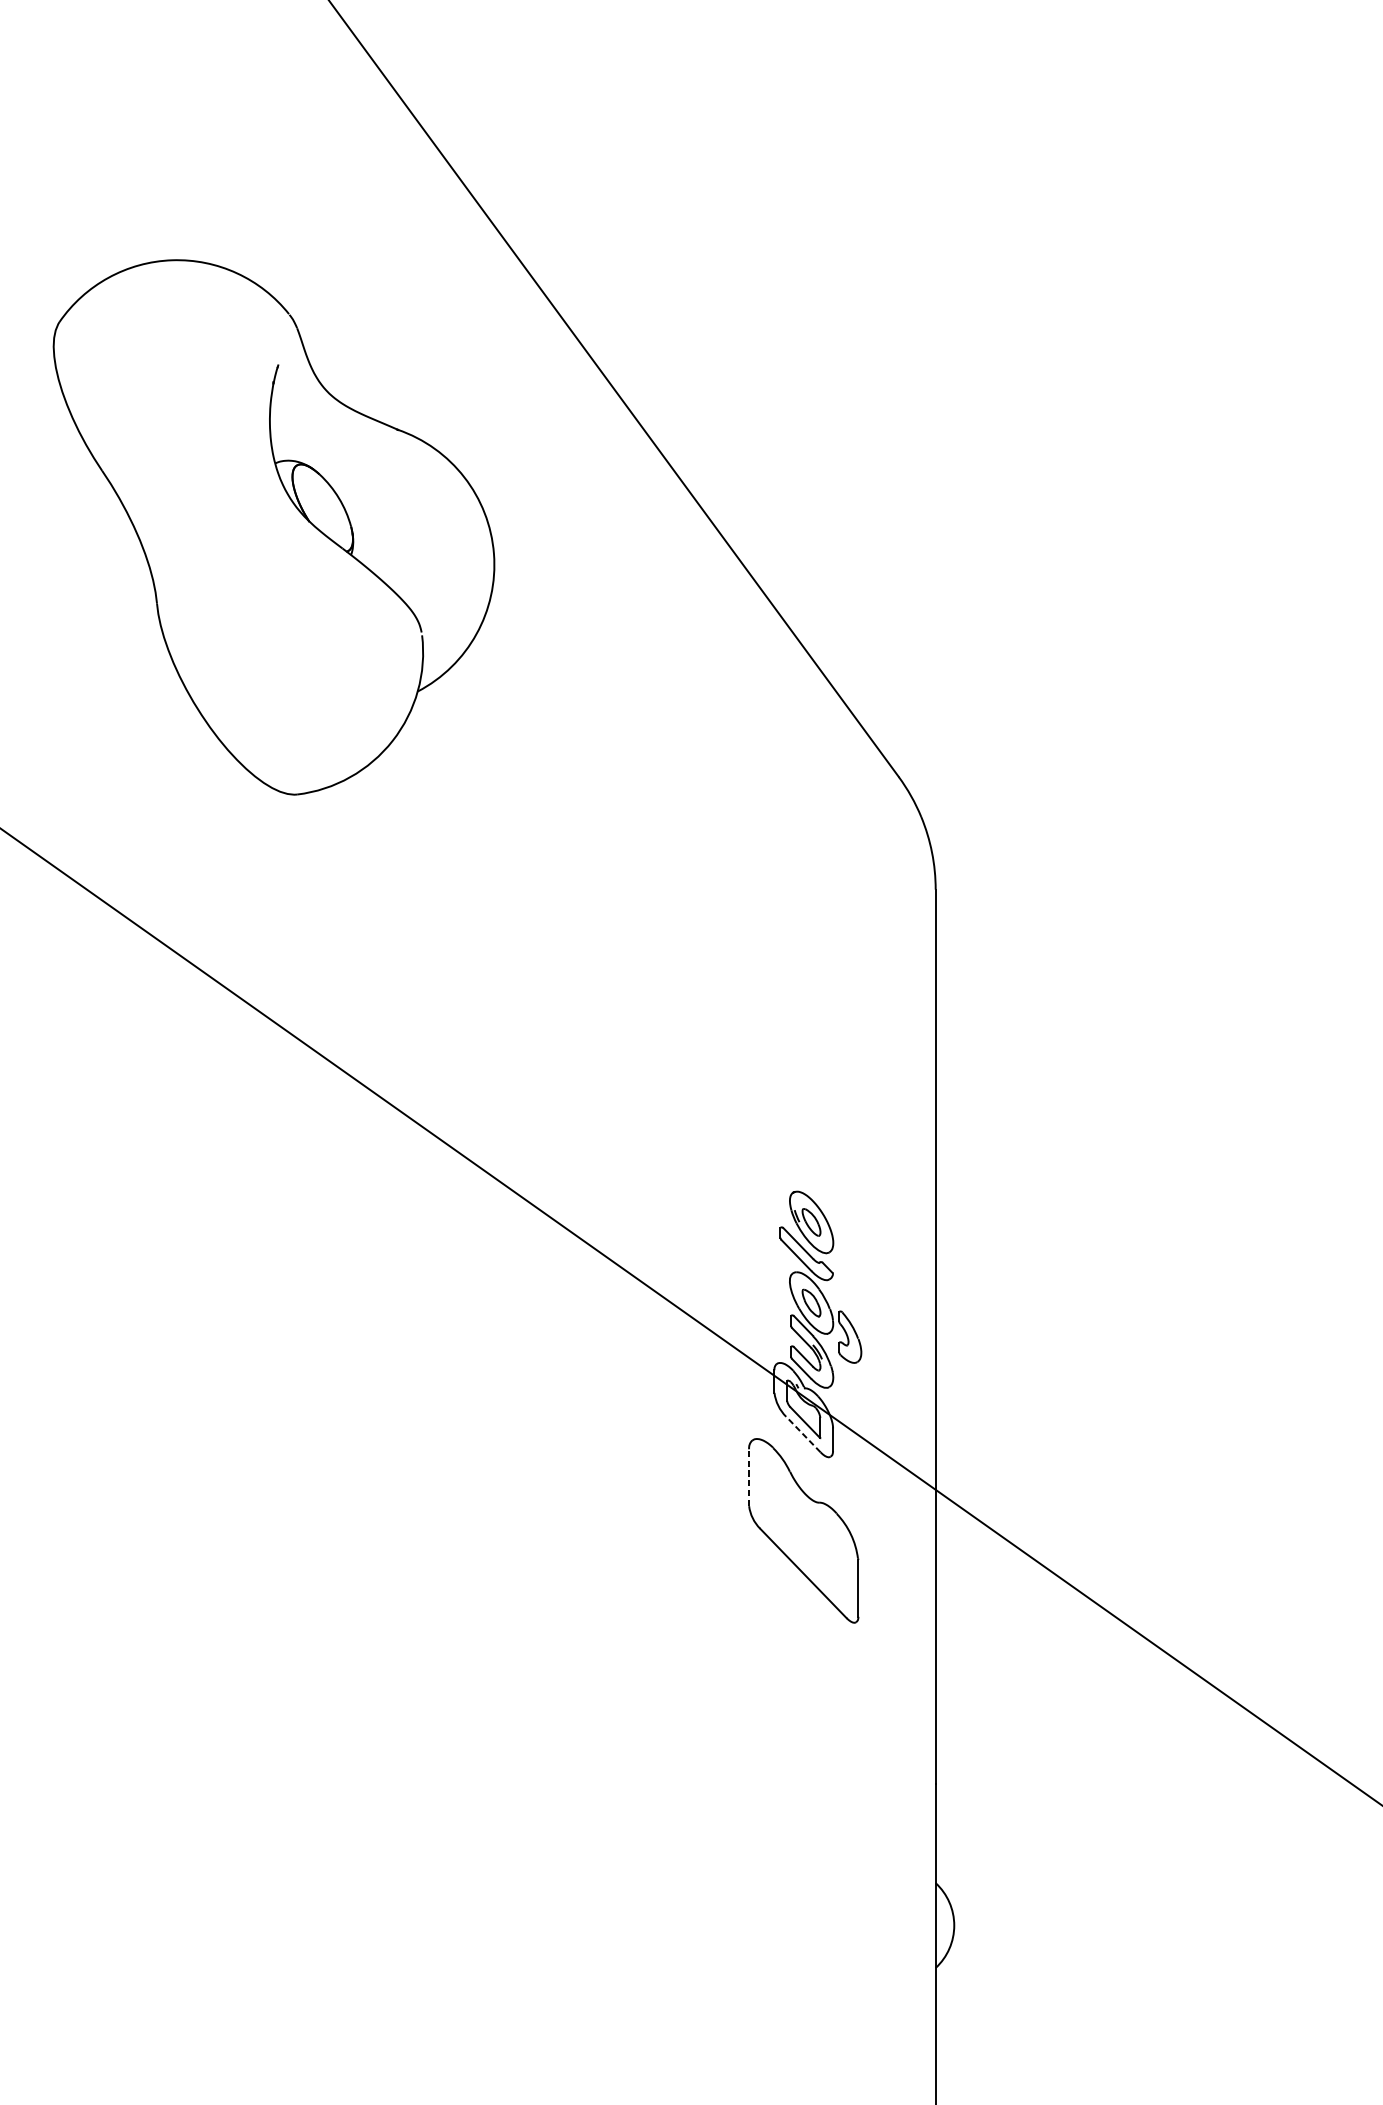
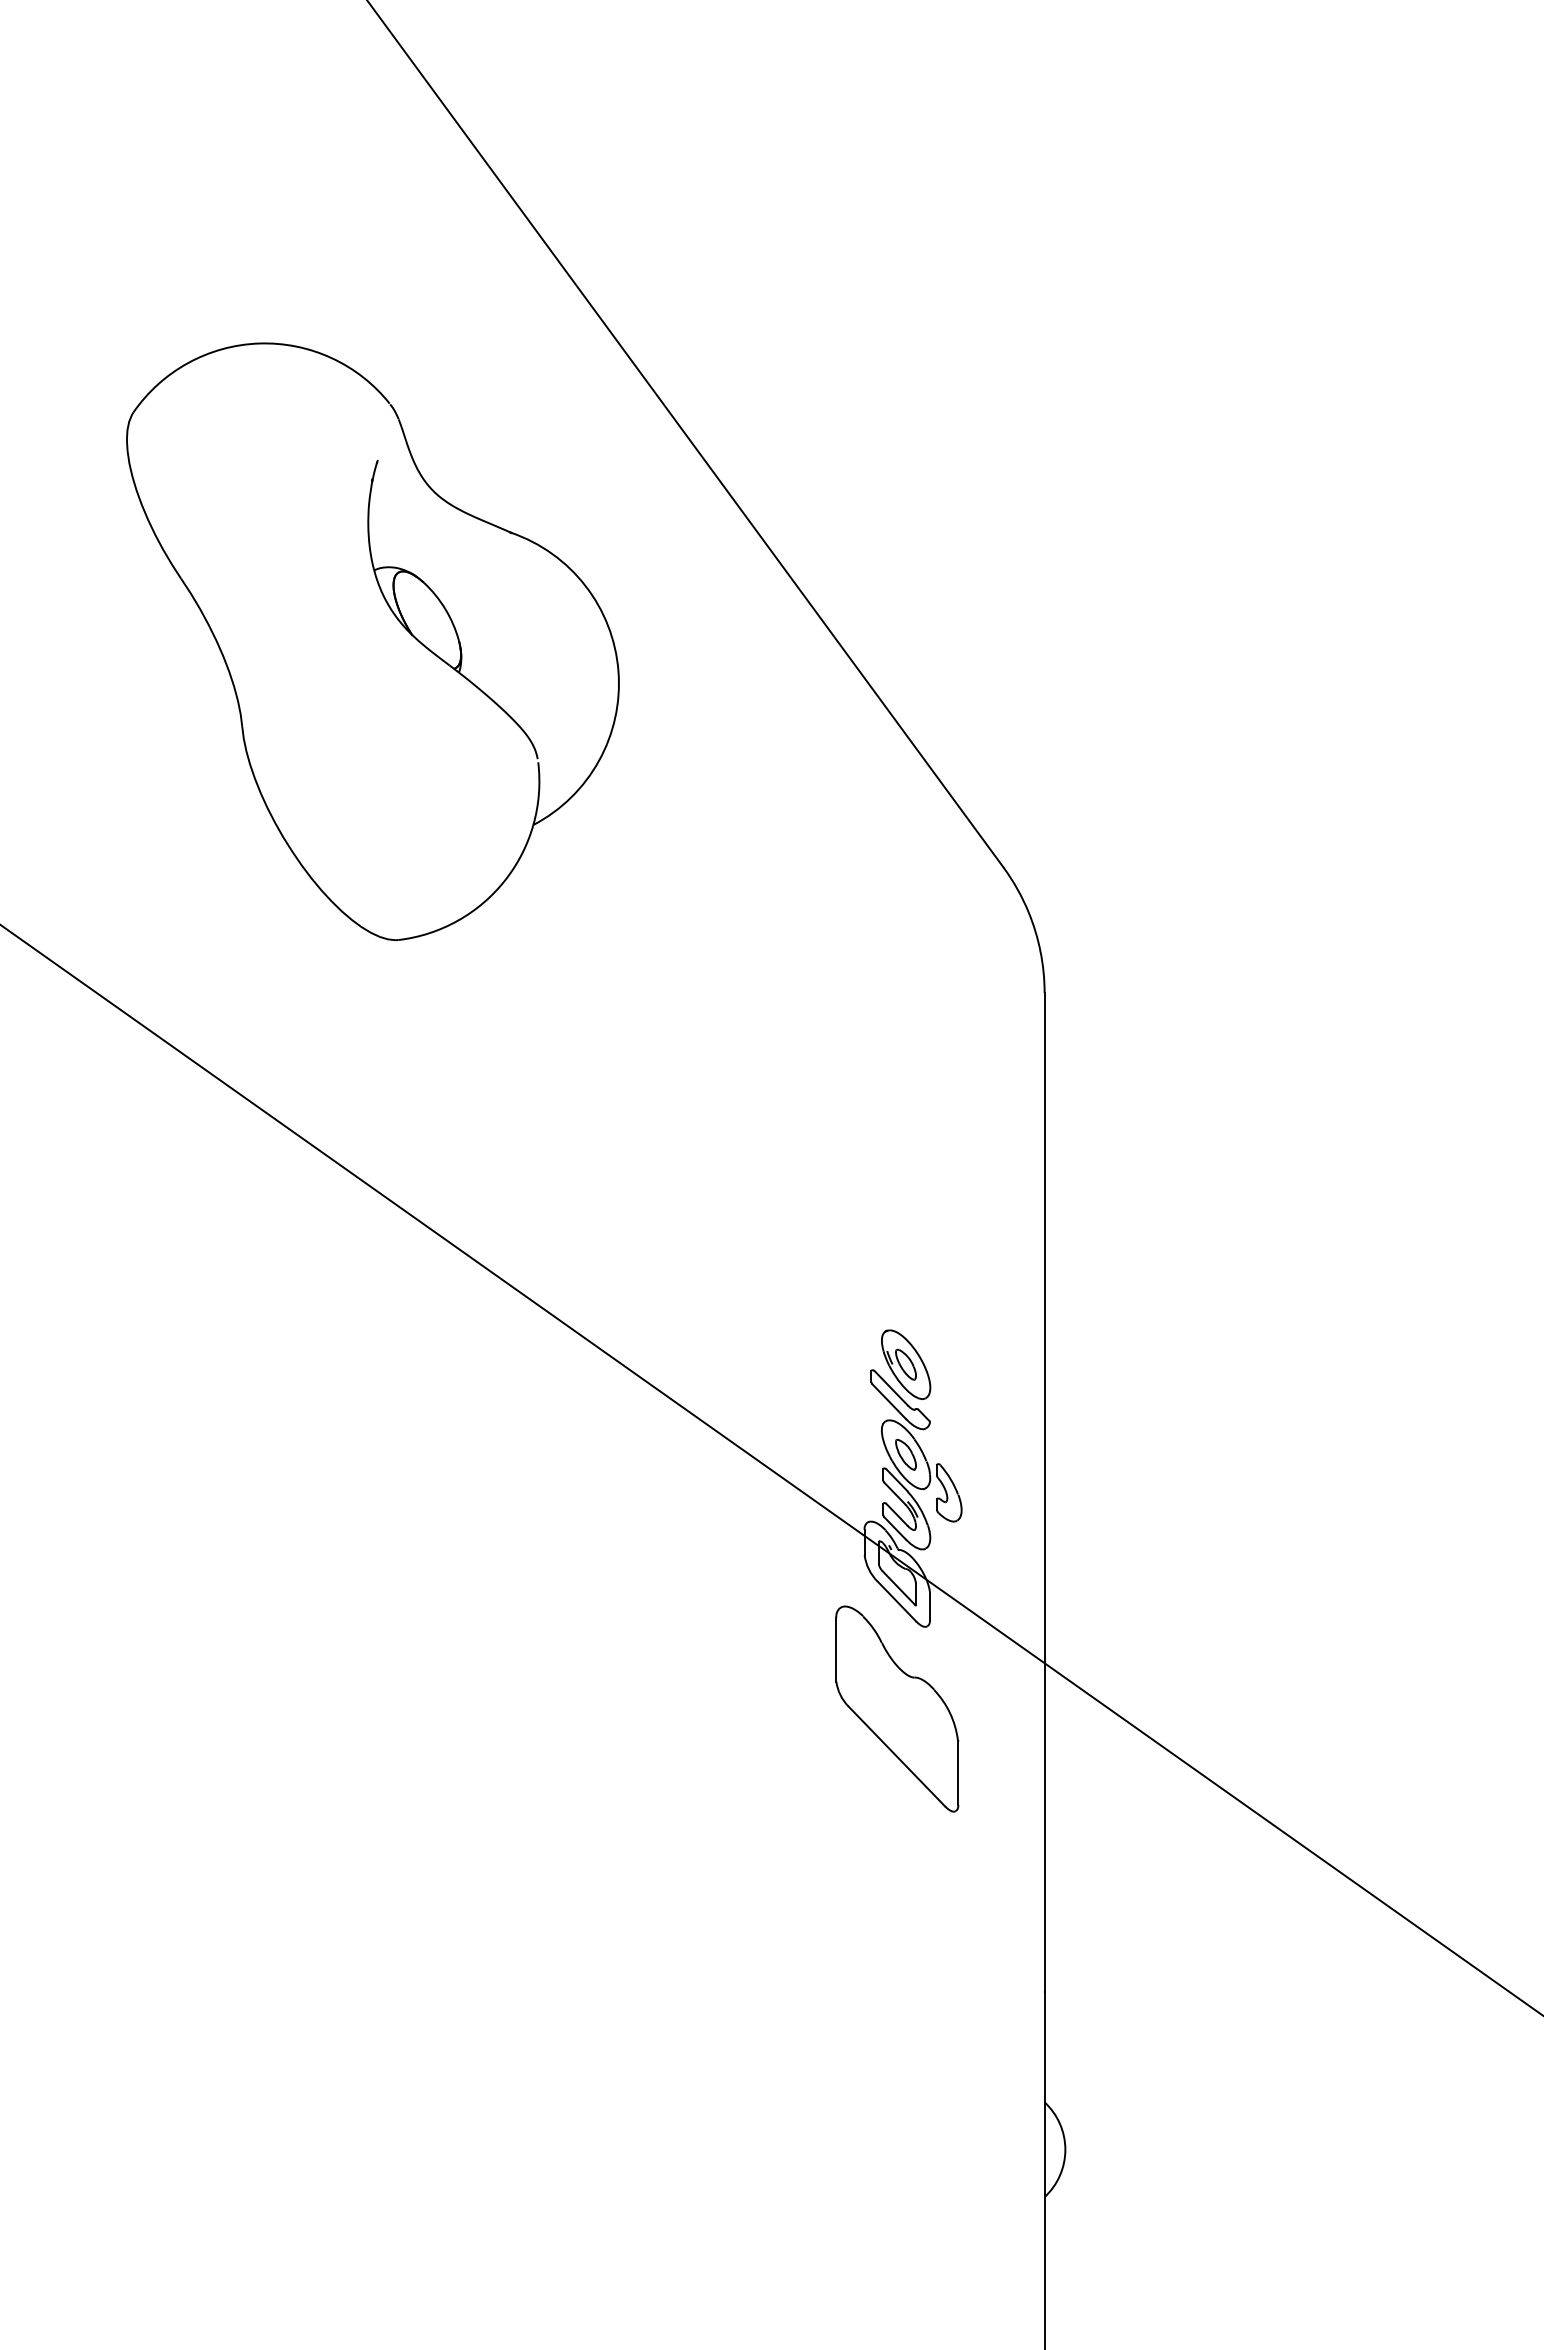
part: (273, 527) -> (372, 641), moved
line: (803, 1434) -> (896, 1601), dashed -> solid
line: (749, 1477) -> (836, 1649), dashed -> solid

